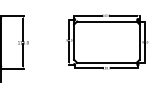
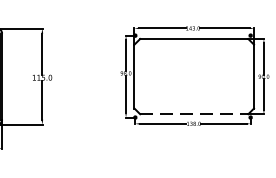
line: (106, 62) -> (193, 113), solid -> dashed

